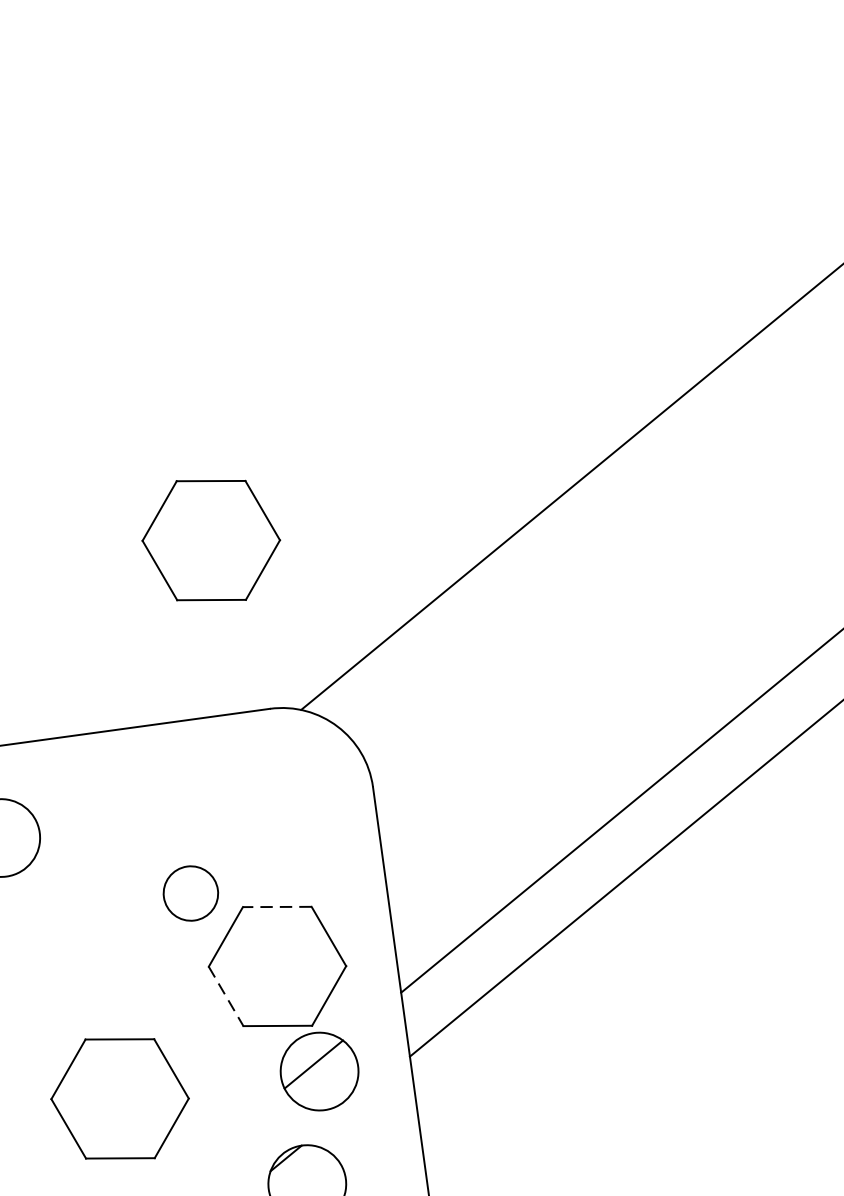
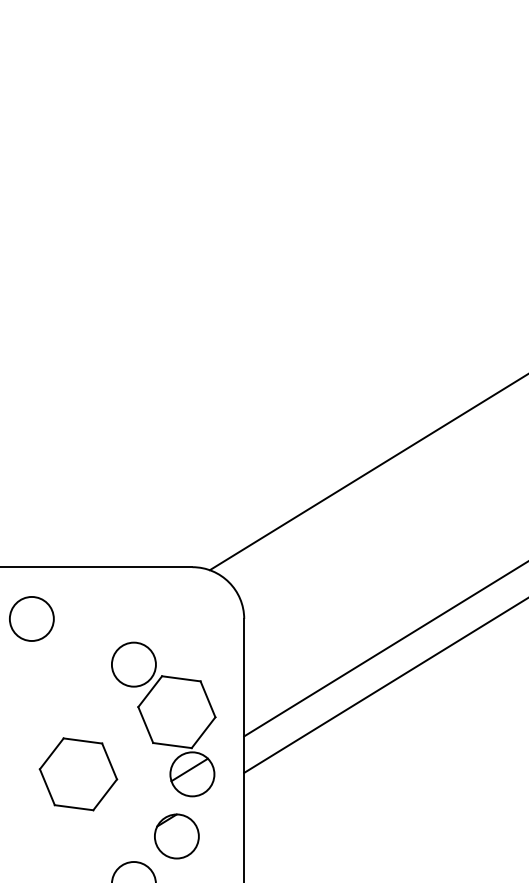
part: (211, 540) -> (172, 468), removed
circle: (190, 893) -> (133, 664), size x1.43
line: (275, 906) -> (180, 678), dashed -> solid
line: (225, 997) -> (145, 725), dashed -> solid

